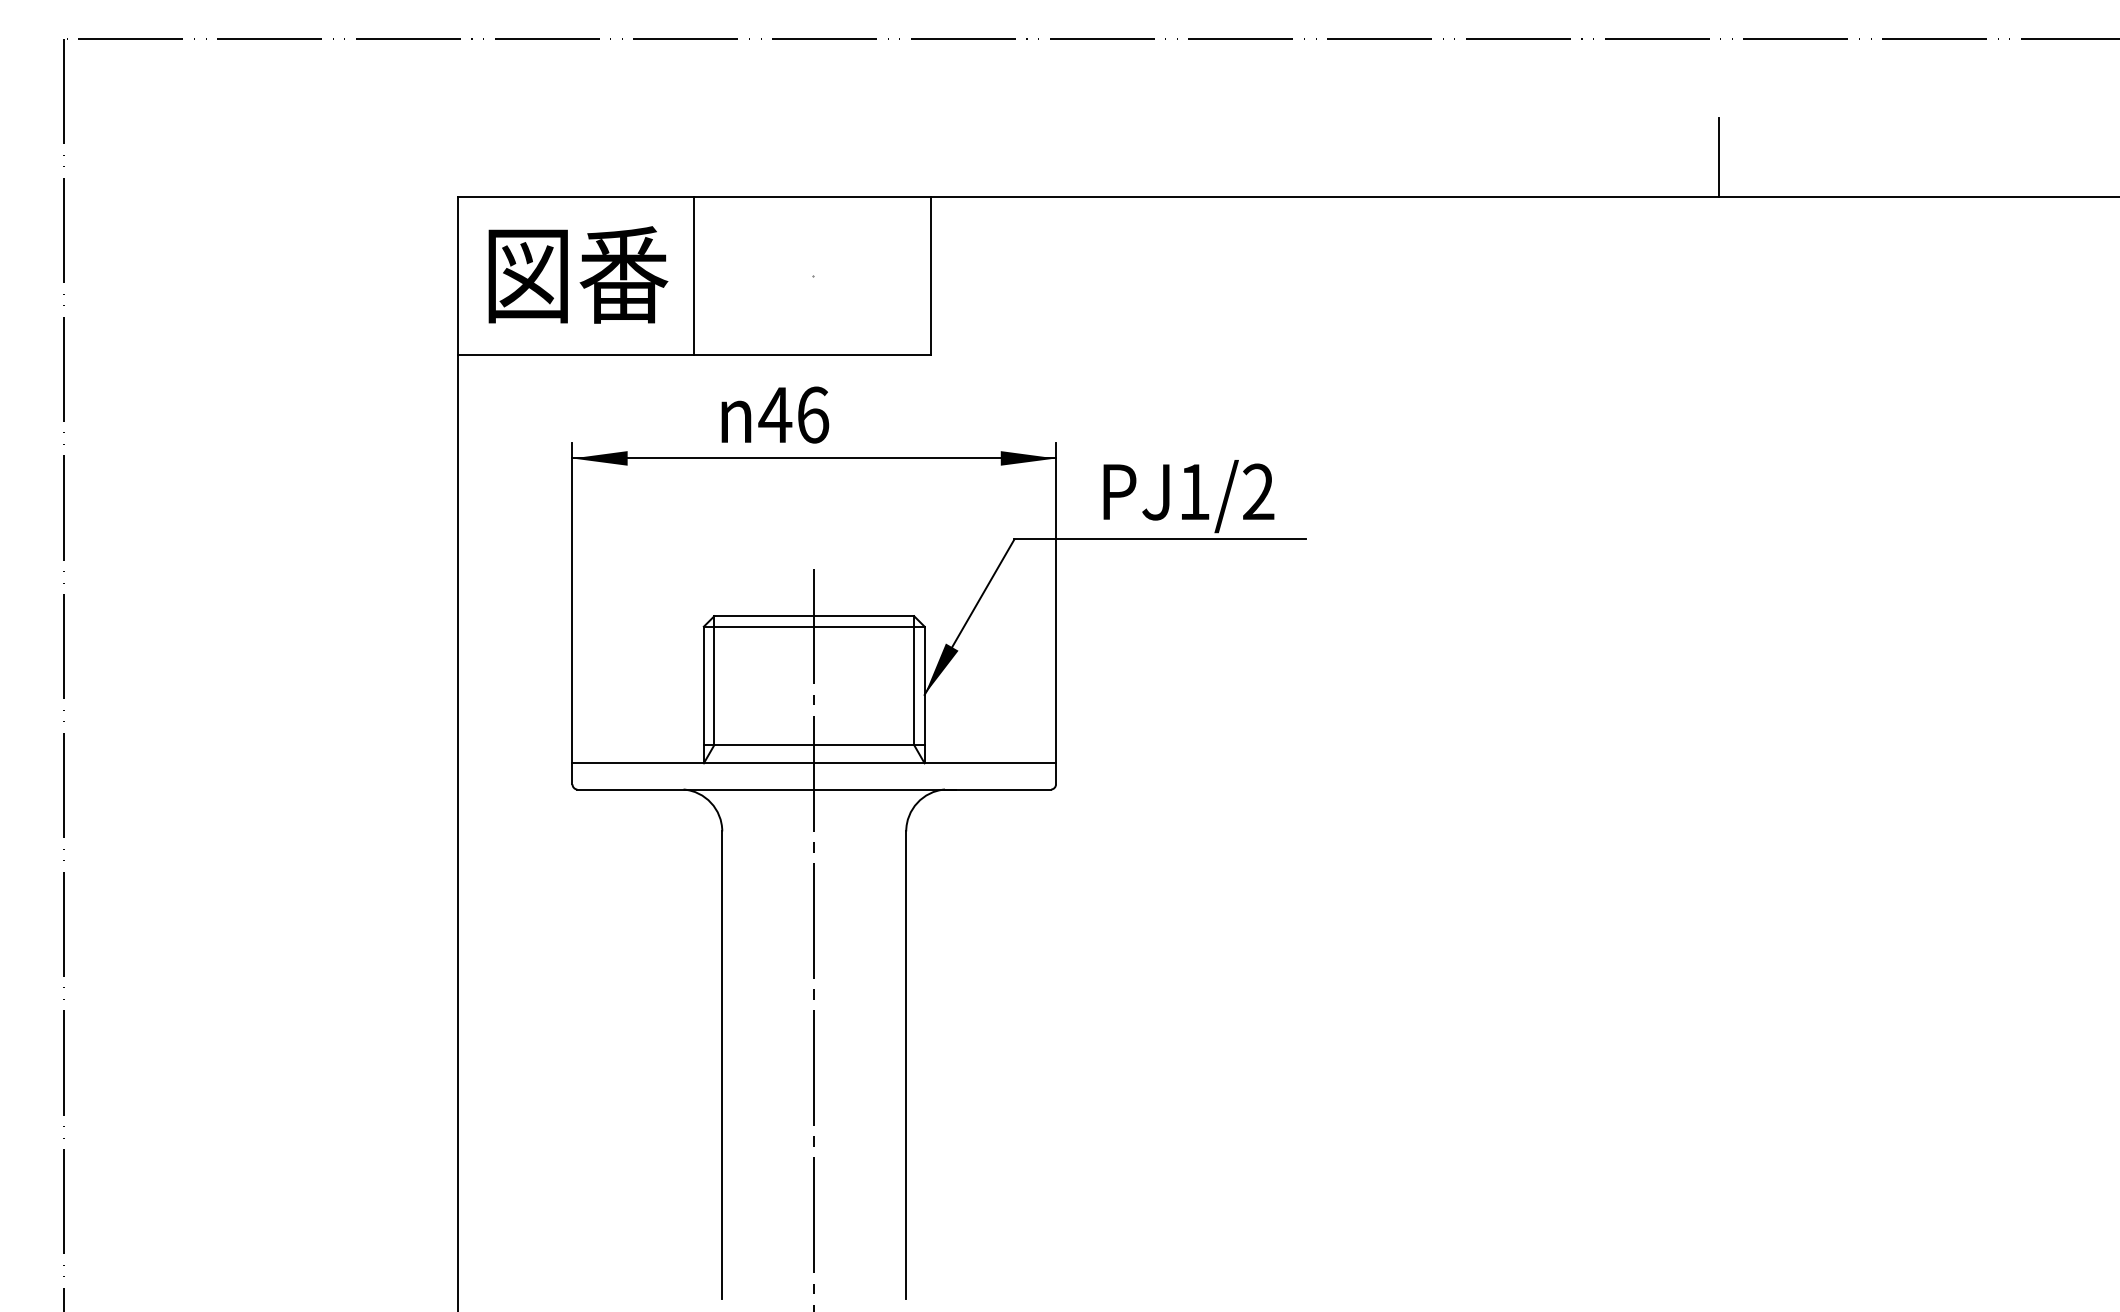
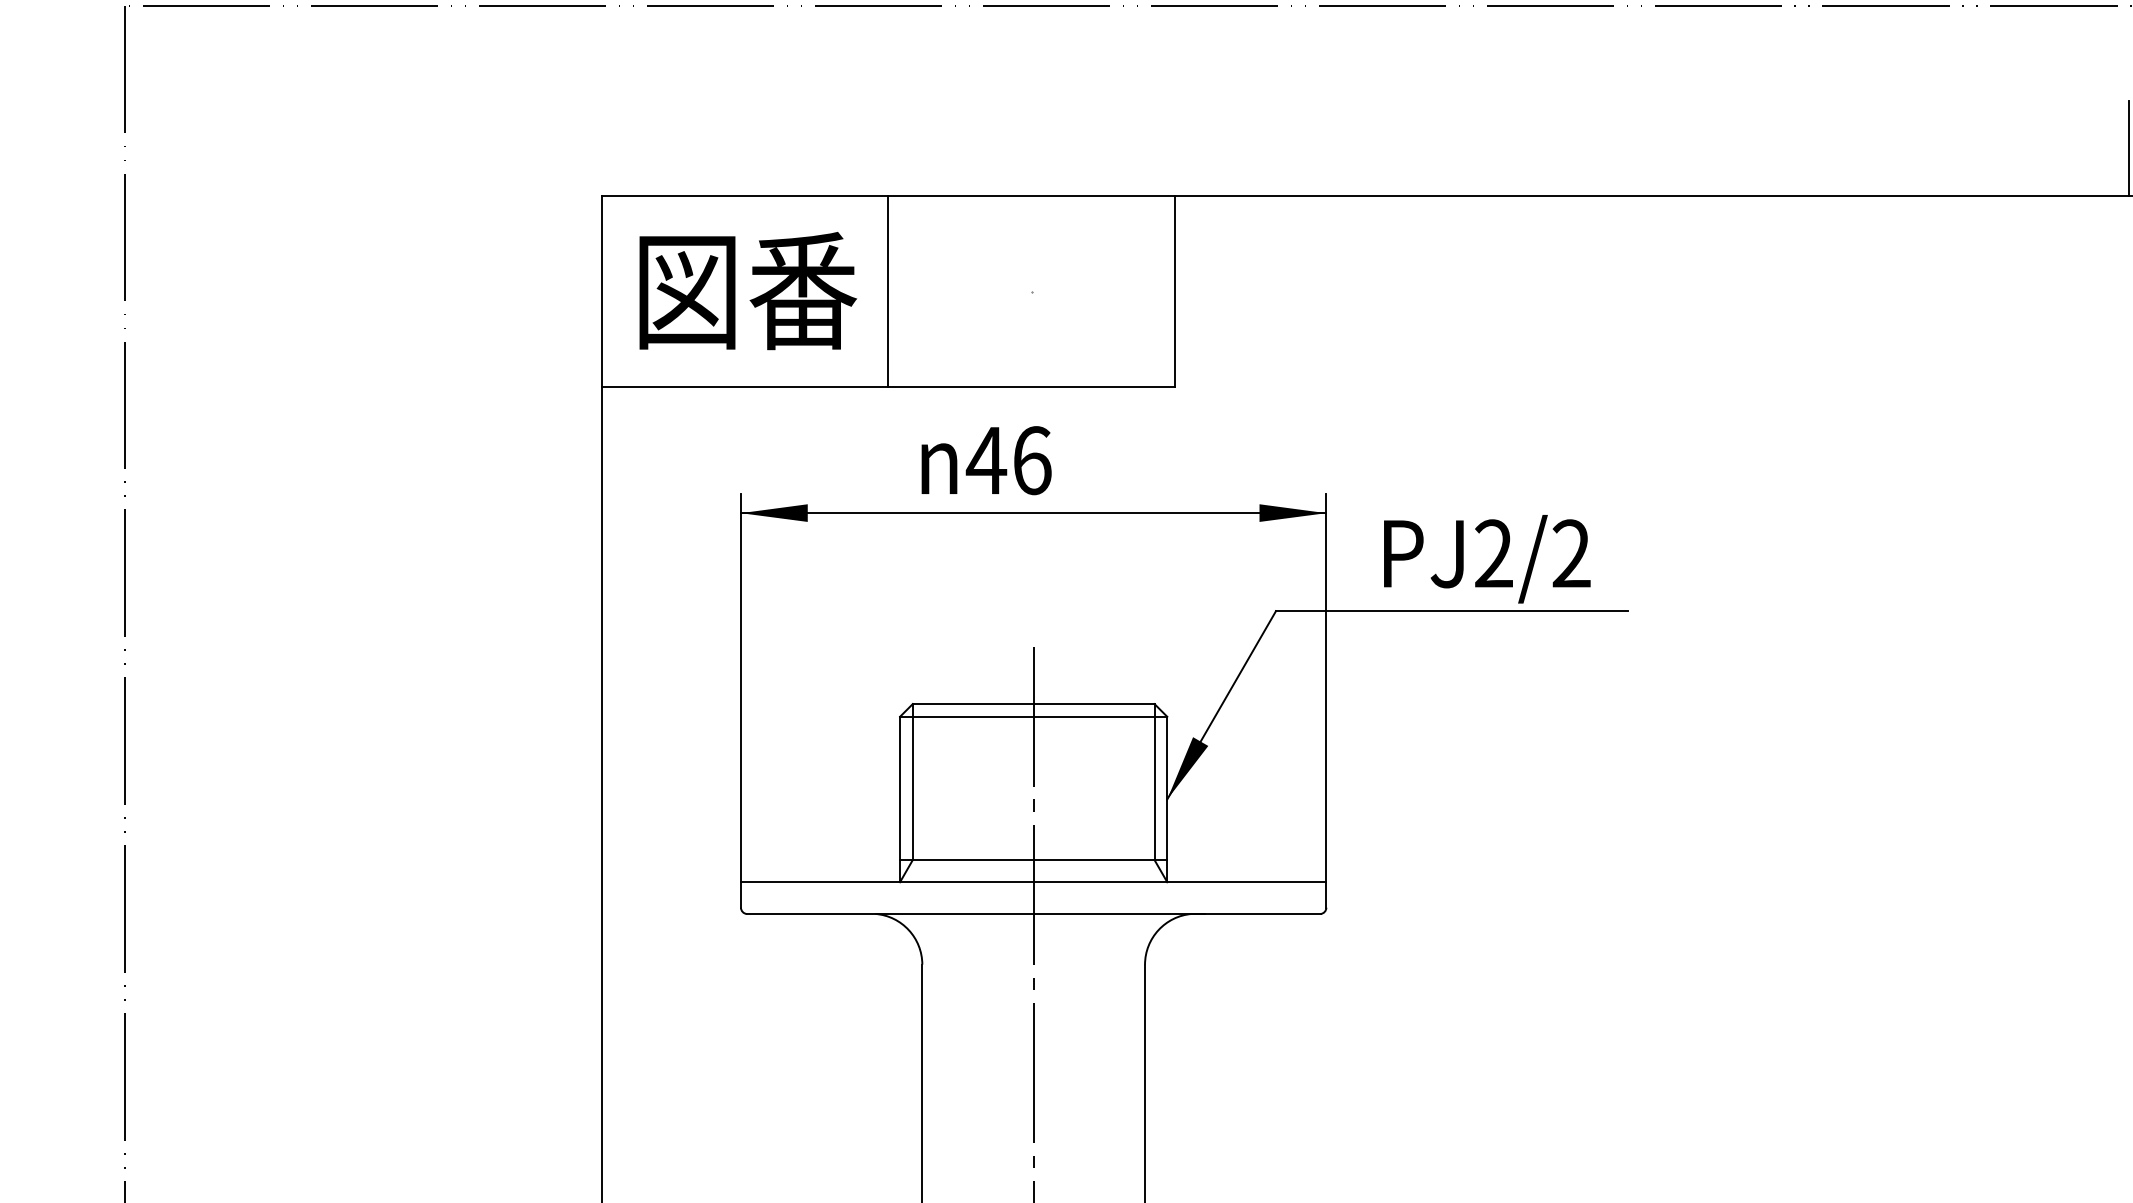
text: (1194, 491) -> (1493, 553), PJ1/2 -> PJ2/2

